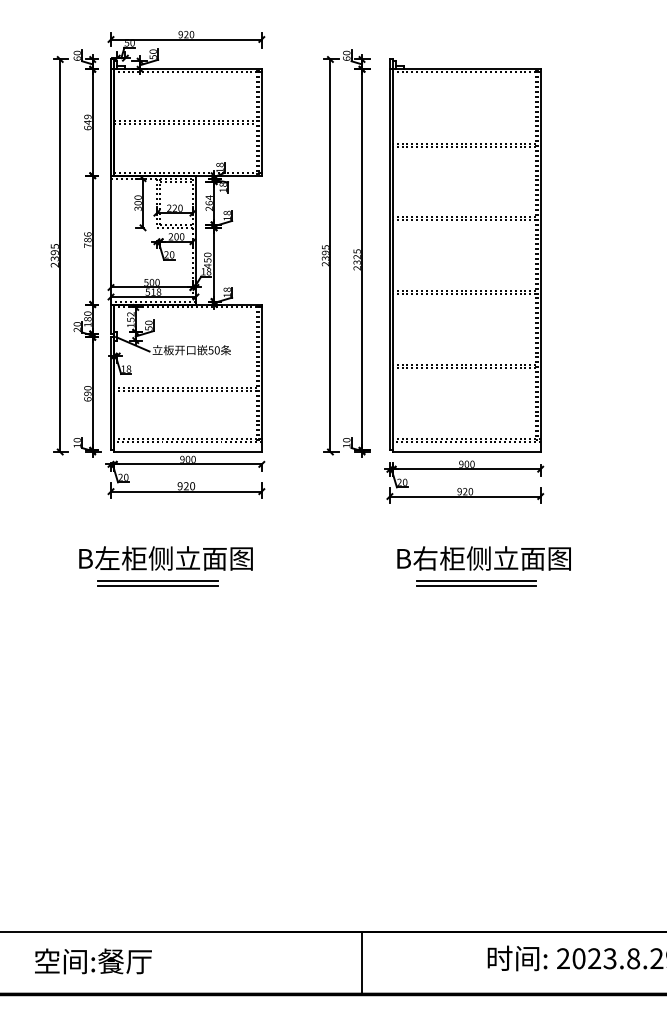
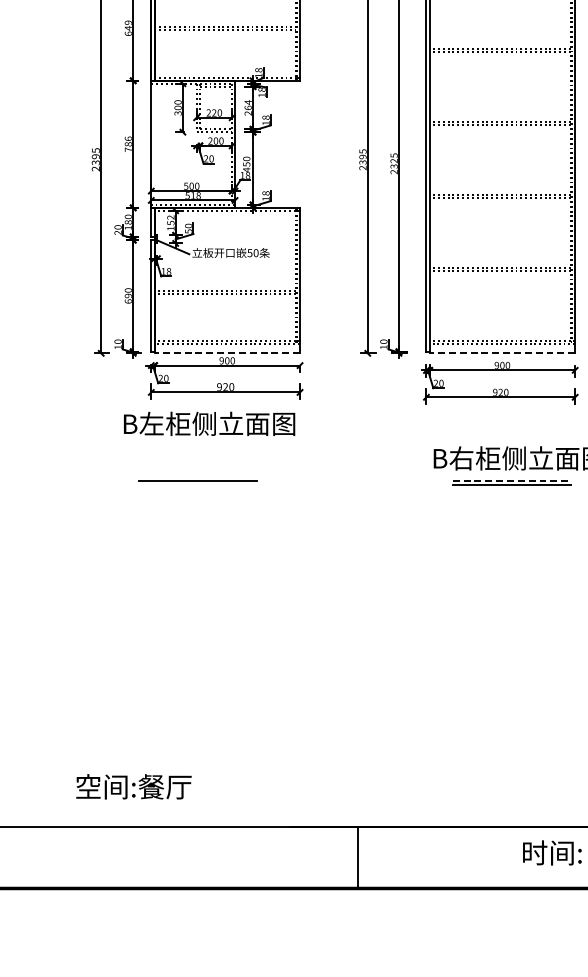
line: (188, 452) -> (227, 353), solid -> dashed
line: (466, 452) -> (501, 353), solid -> dashed
text: (165, 558) -> (209, 423), moved
line: (476, 581) -> (511, 481), solid -> dashed
line: (157, 585) -> (197, 485), removed
text: (93, 961) -> (134, 786), moved
line: (361, 963) -> (357, 857), moved

